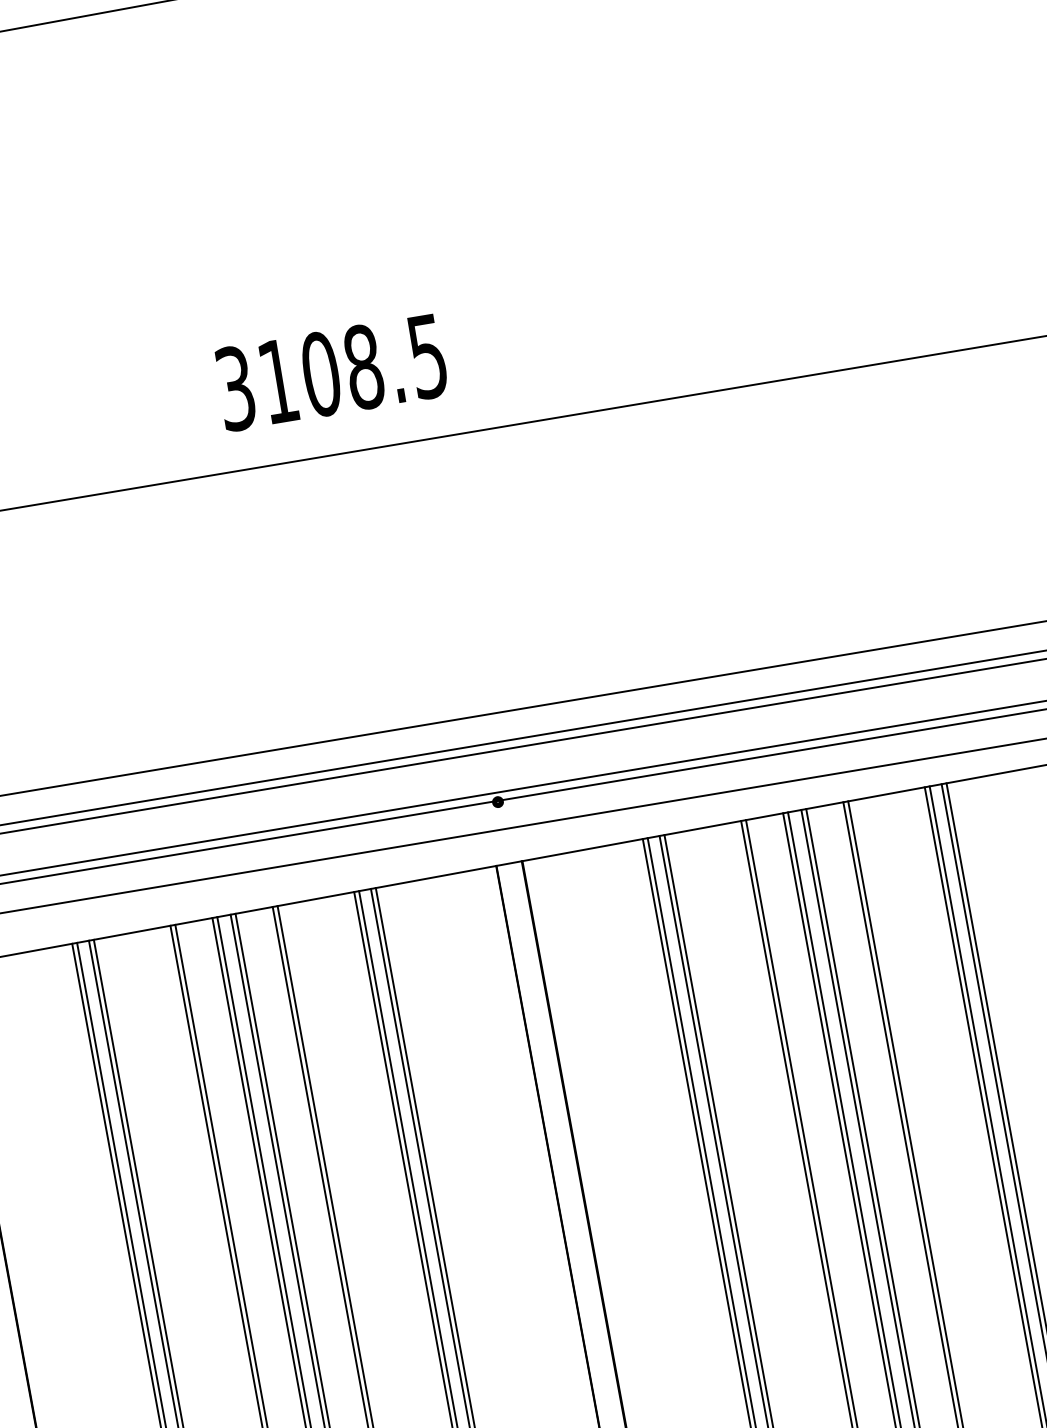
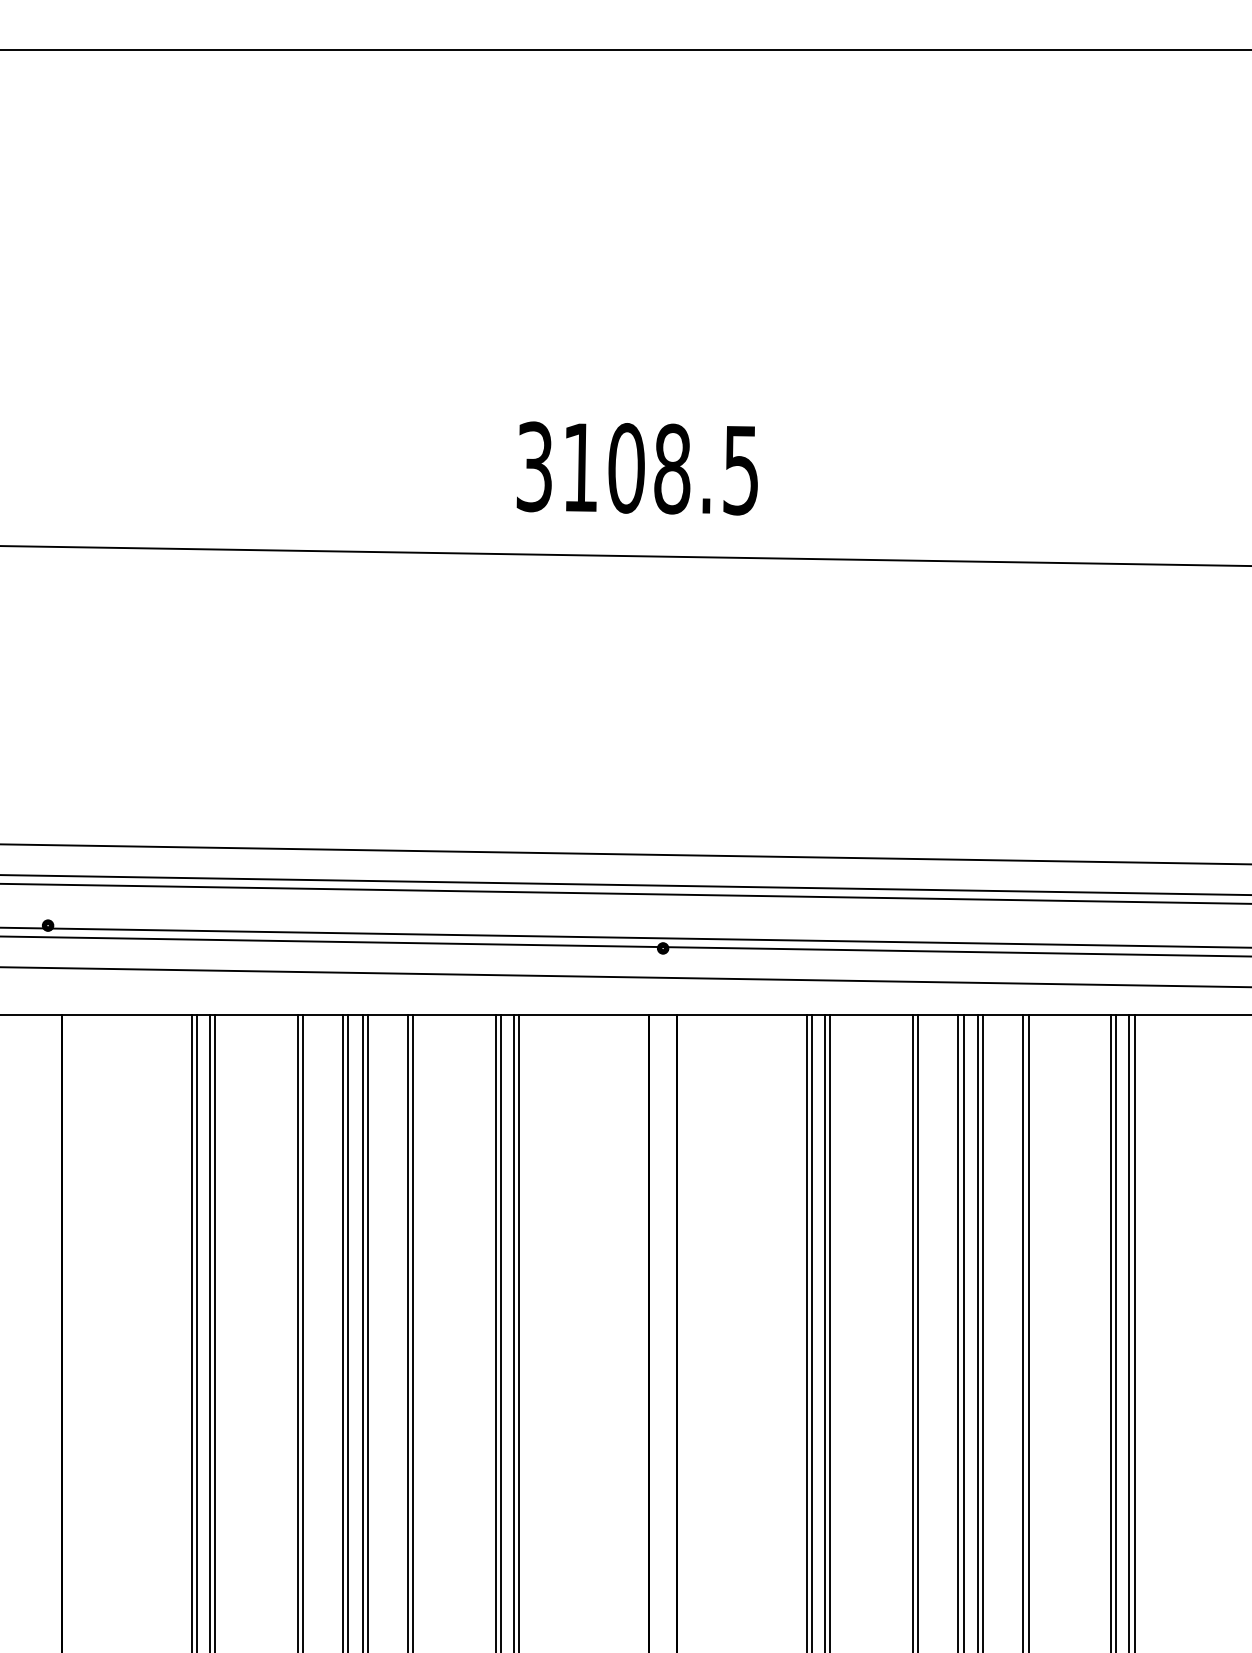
text: (330, 372) -> (636, 468), moved

